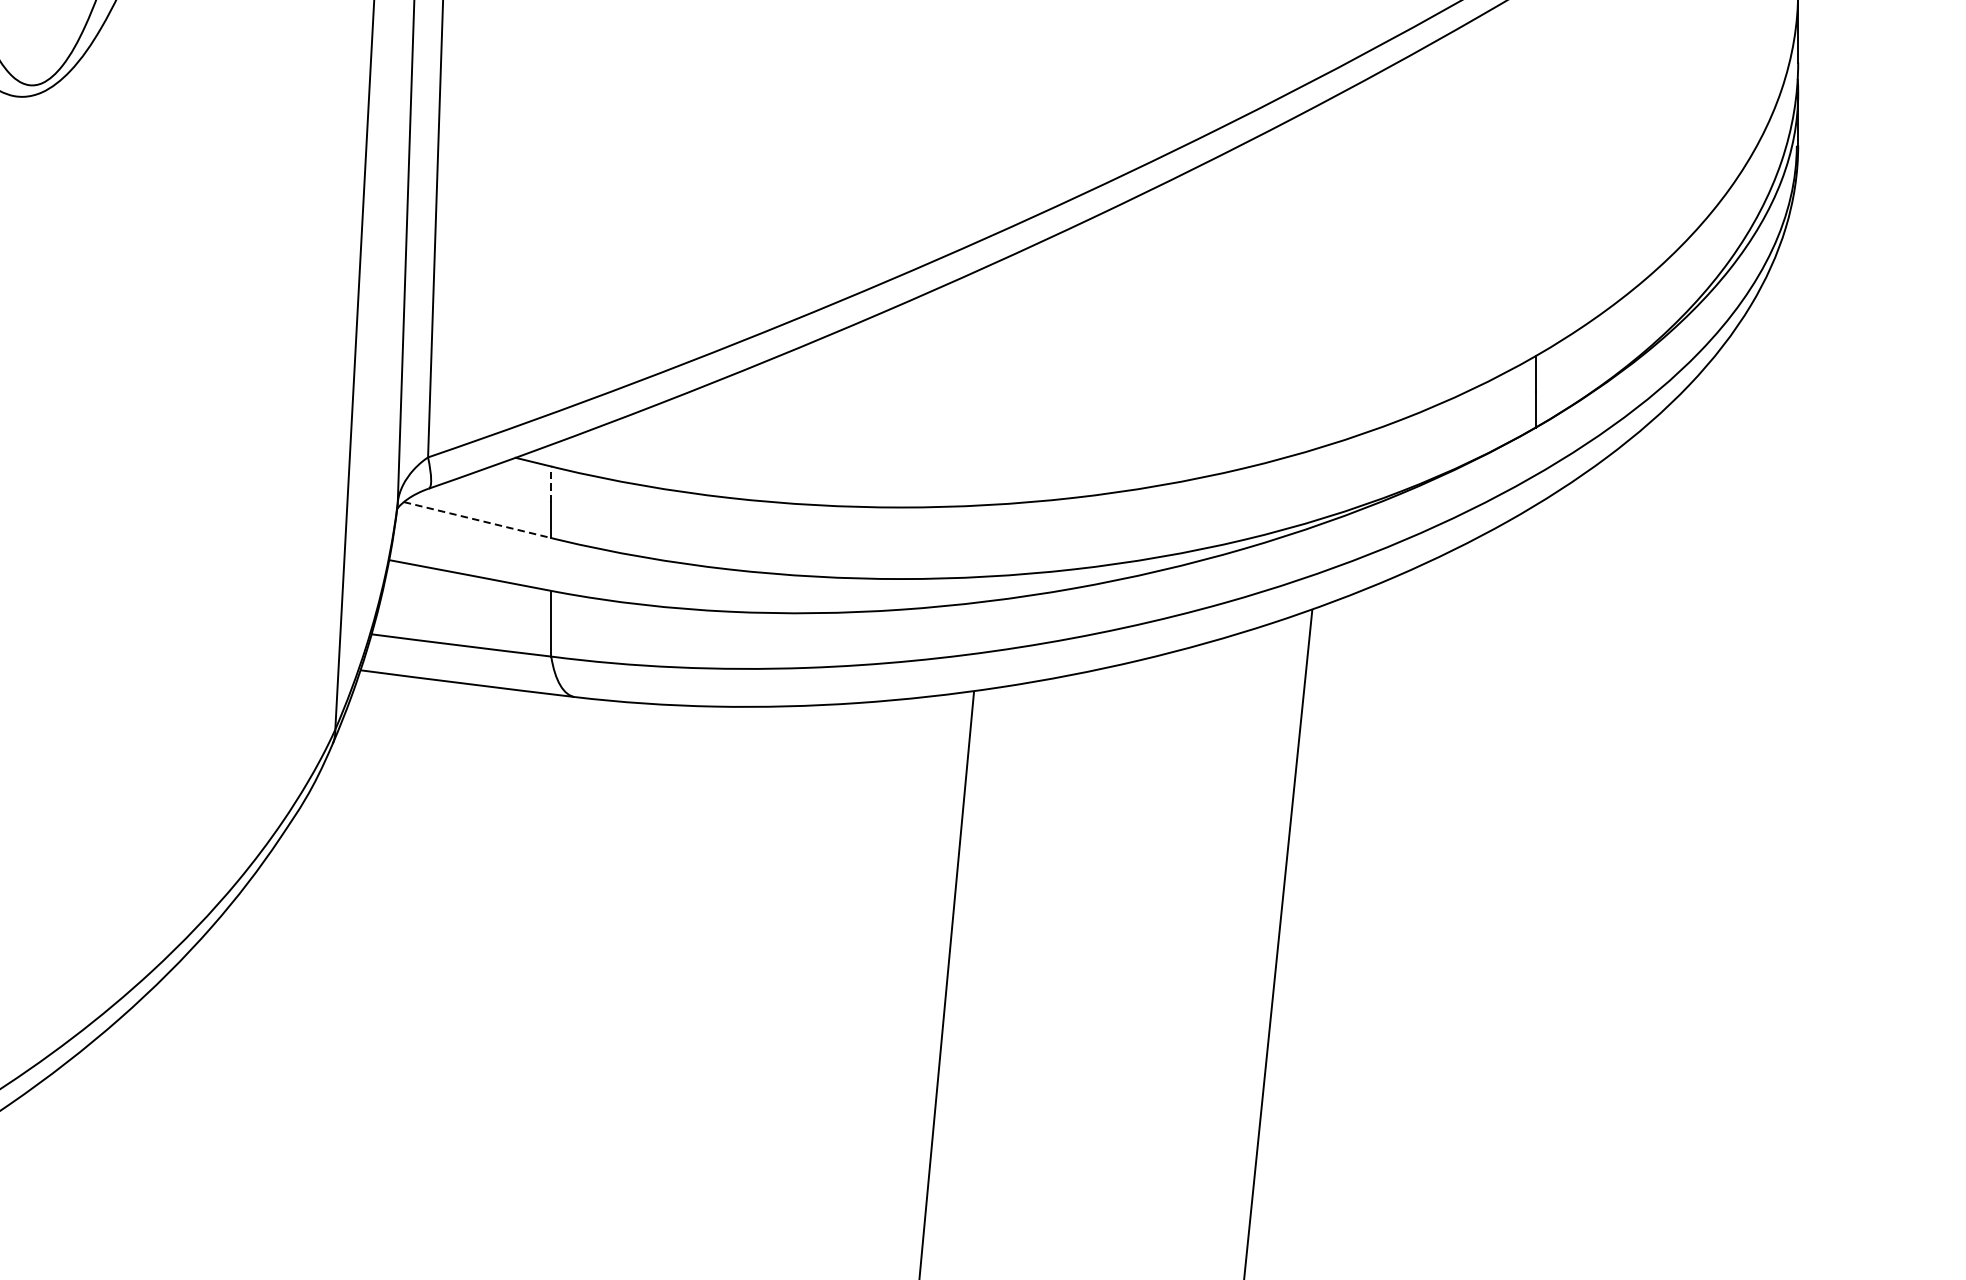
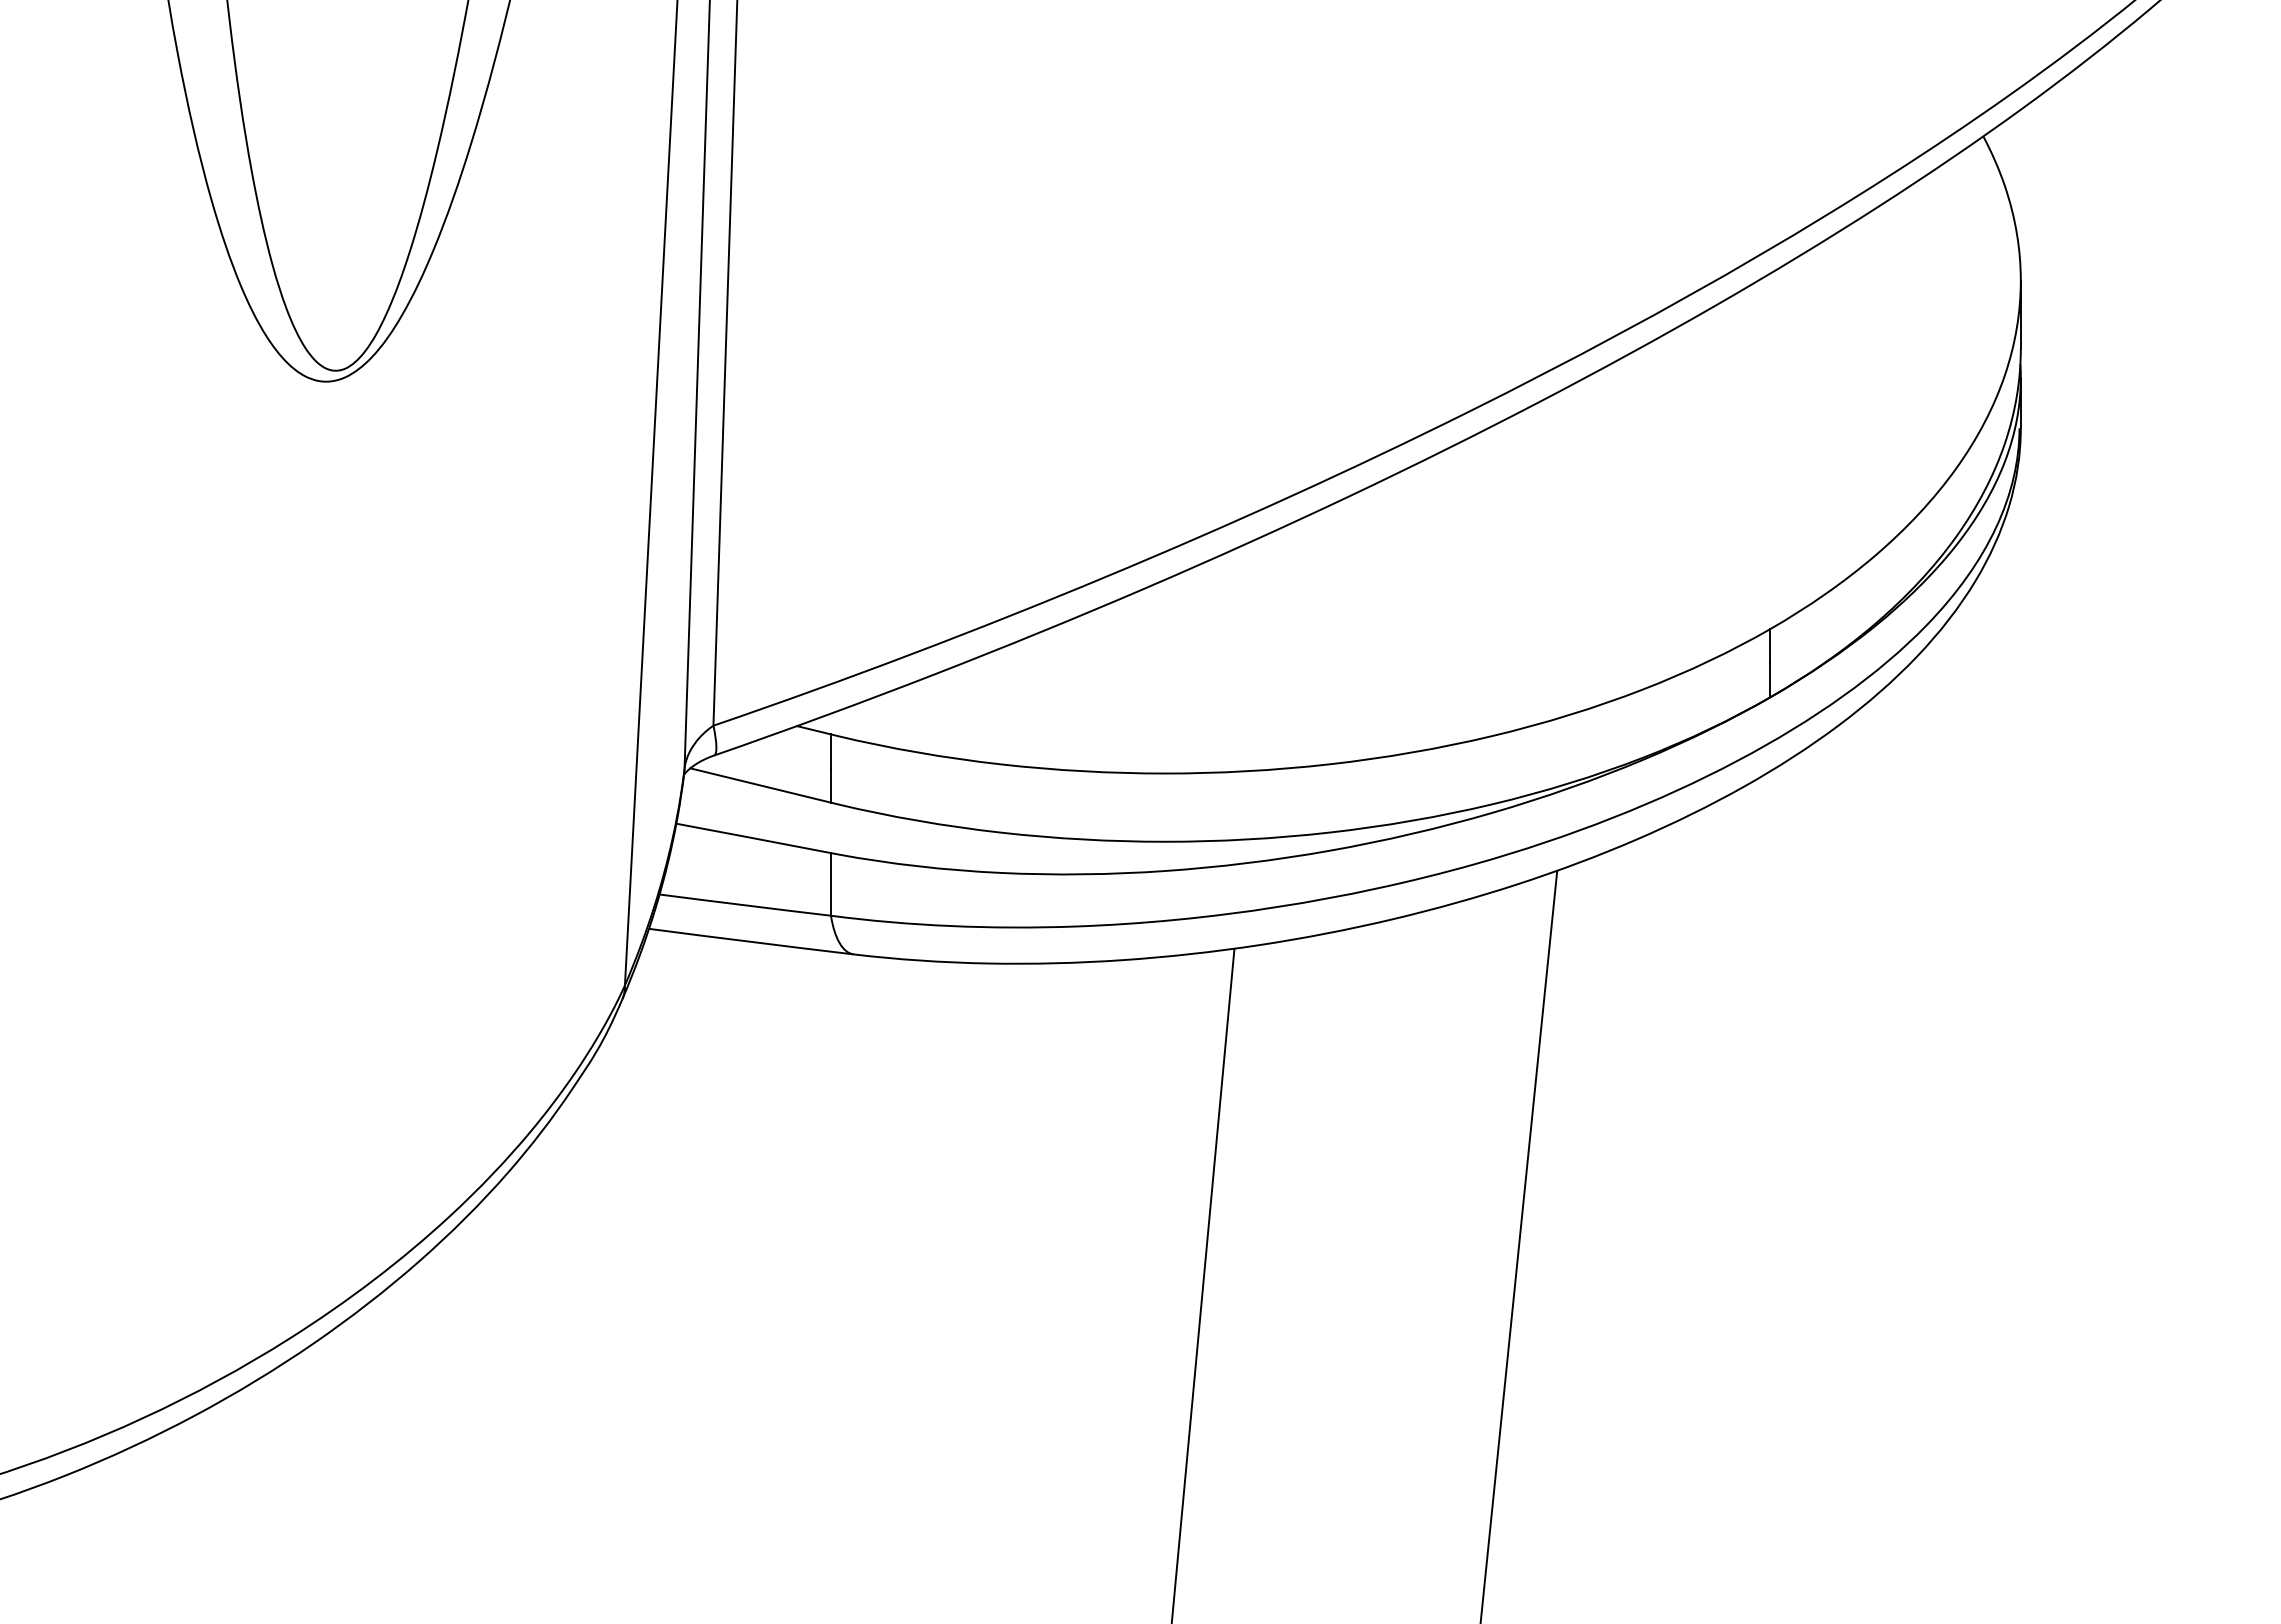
line: (551, 484) -> (831, 751), dashed -> solid
line: (478, 520) -> (761, 785), dashed -> solid

